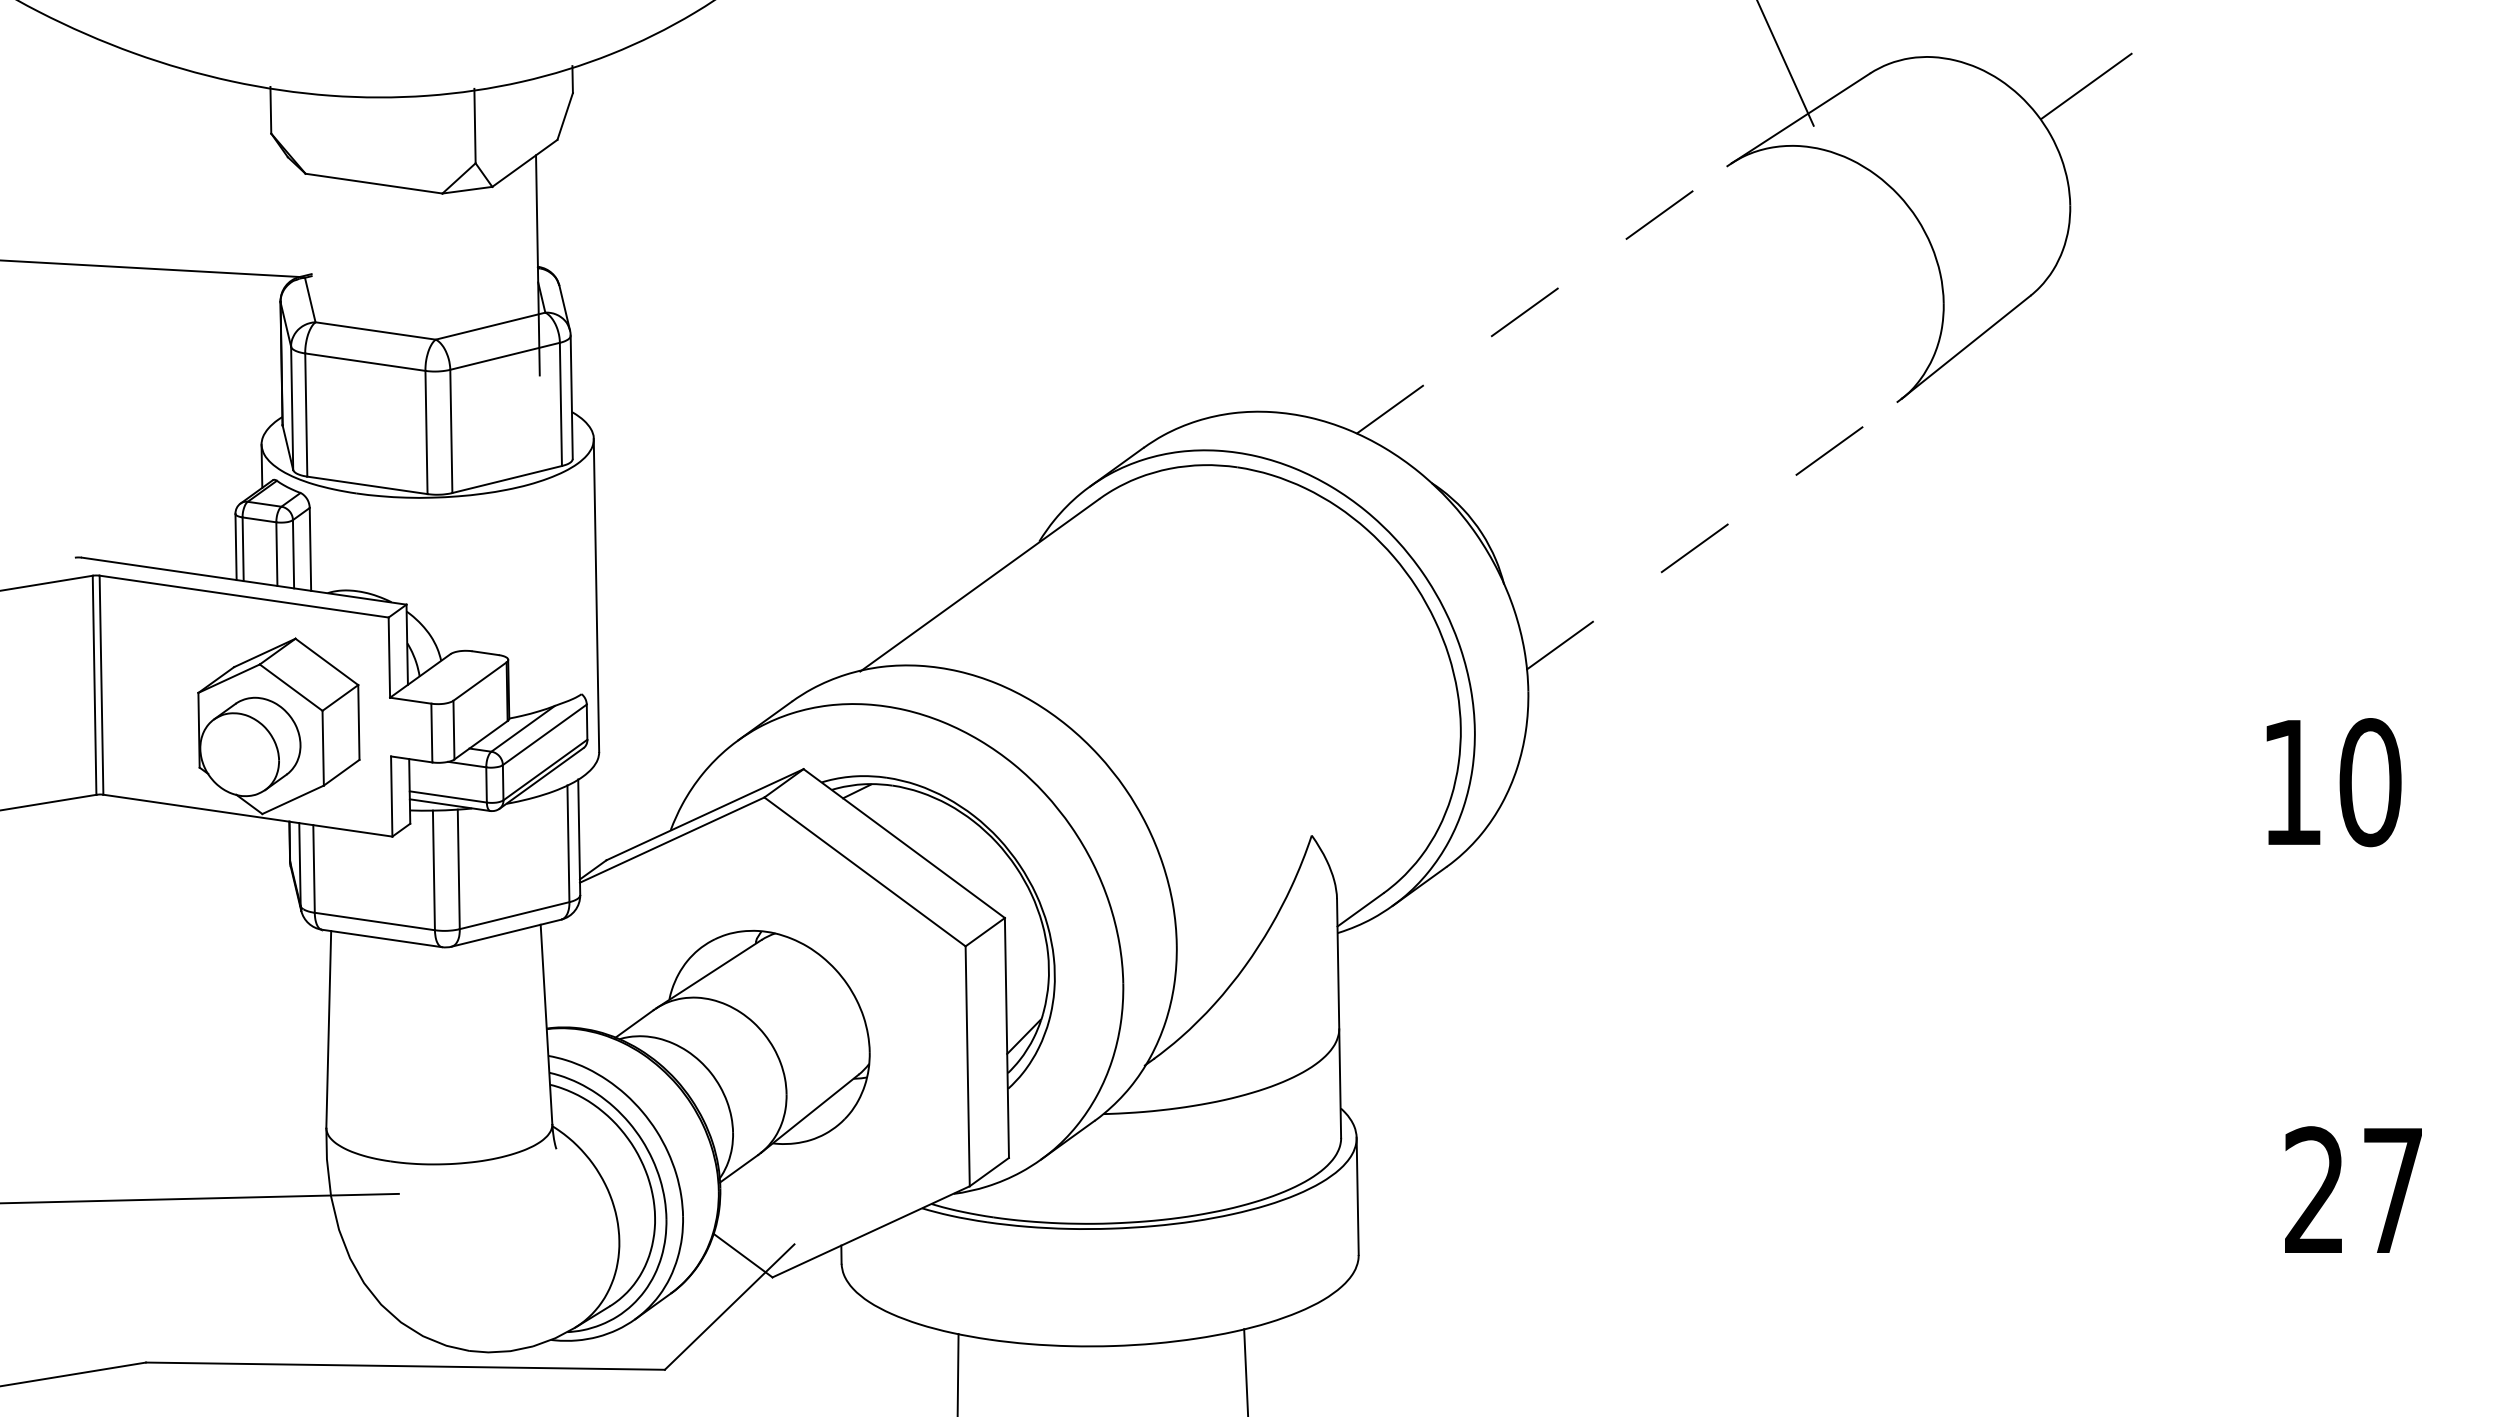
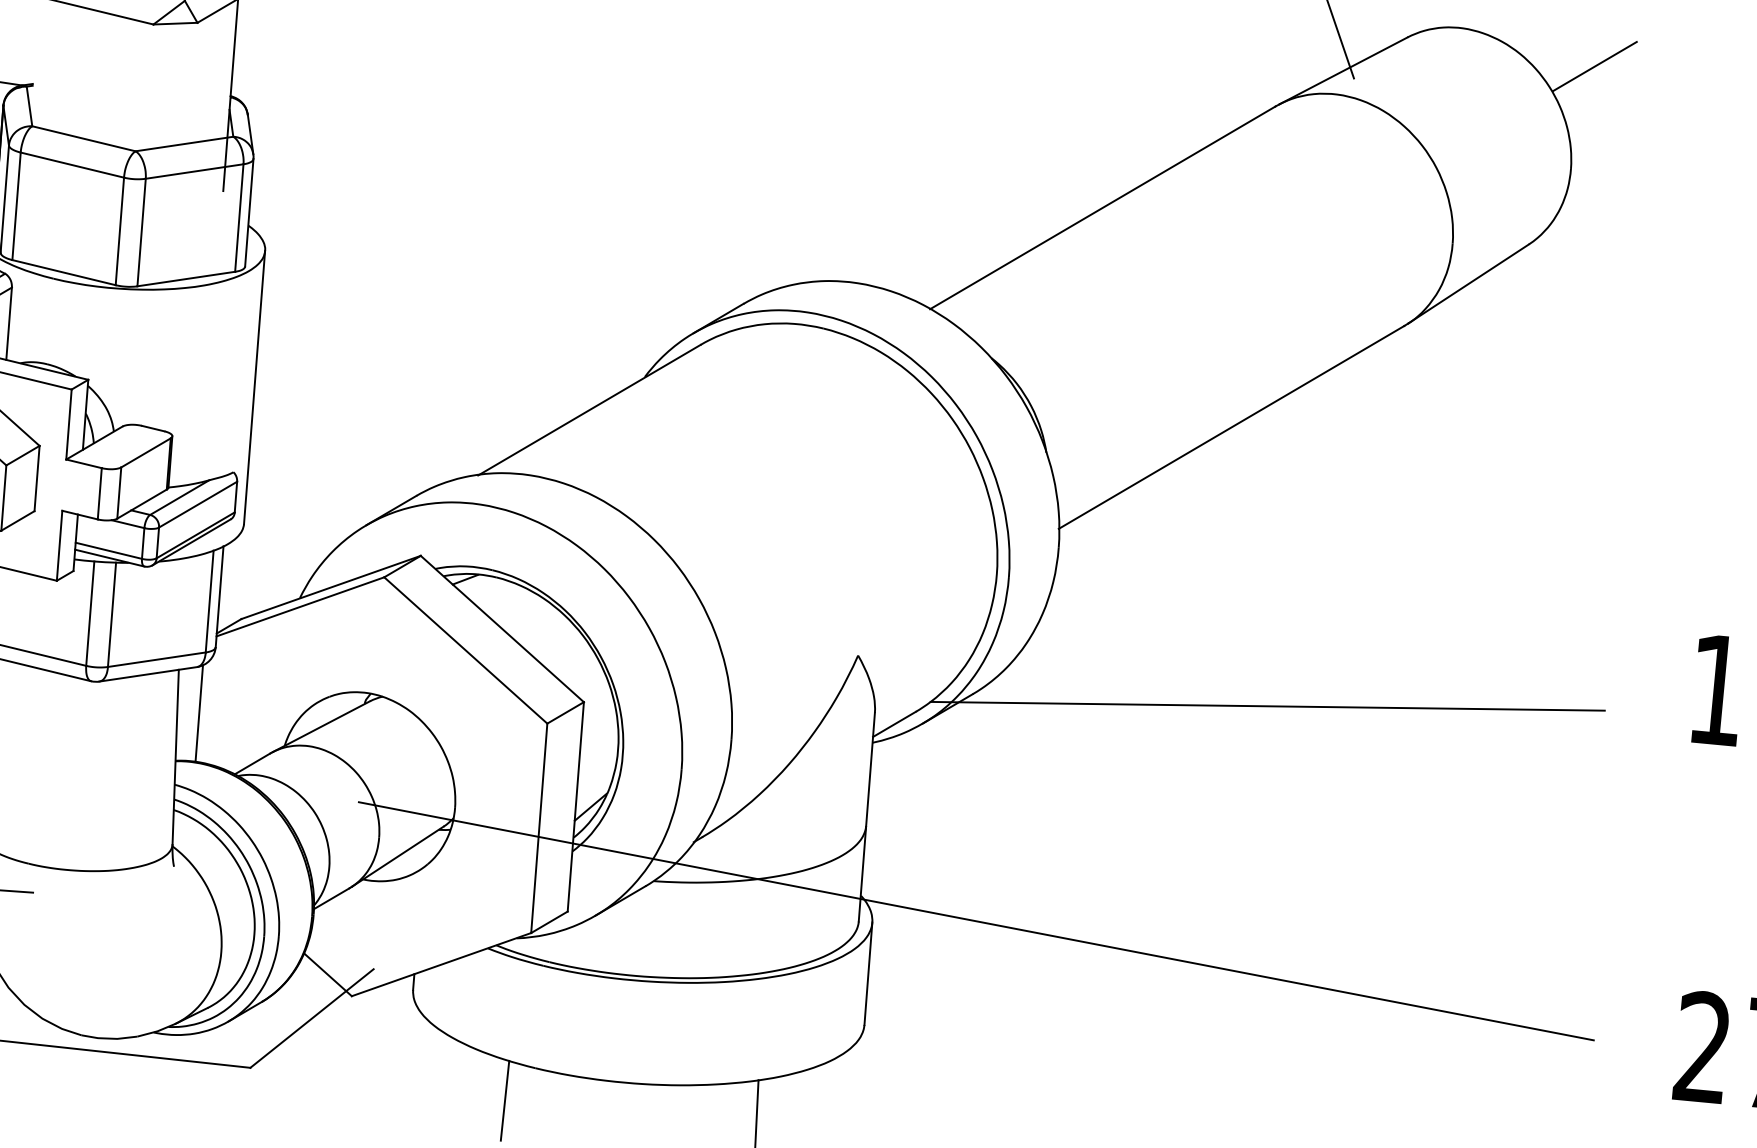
line: (1541, 300) -> (1102, 208), dashed -> solid
line: (1711, 535) -> (1231, 427), dashed -> solid
line: (1782, 848) -> (1267, 705), added
line: (568, 972) -> (199, 713), added
line: (1474, 1125) -> (976, 921), added

